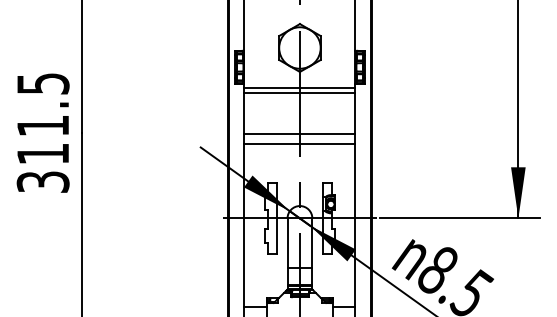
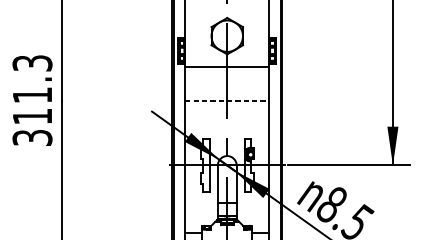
text: (42, 83) -> (32, 63), 311.5 -> 311.3
line: (299, 93) -> (226, 70), removed
line: (299, 133) -> (226, 101), solid -> dashed
line: (299, 144) -> (226, 109), removed

